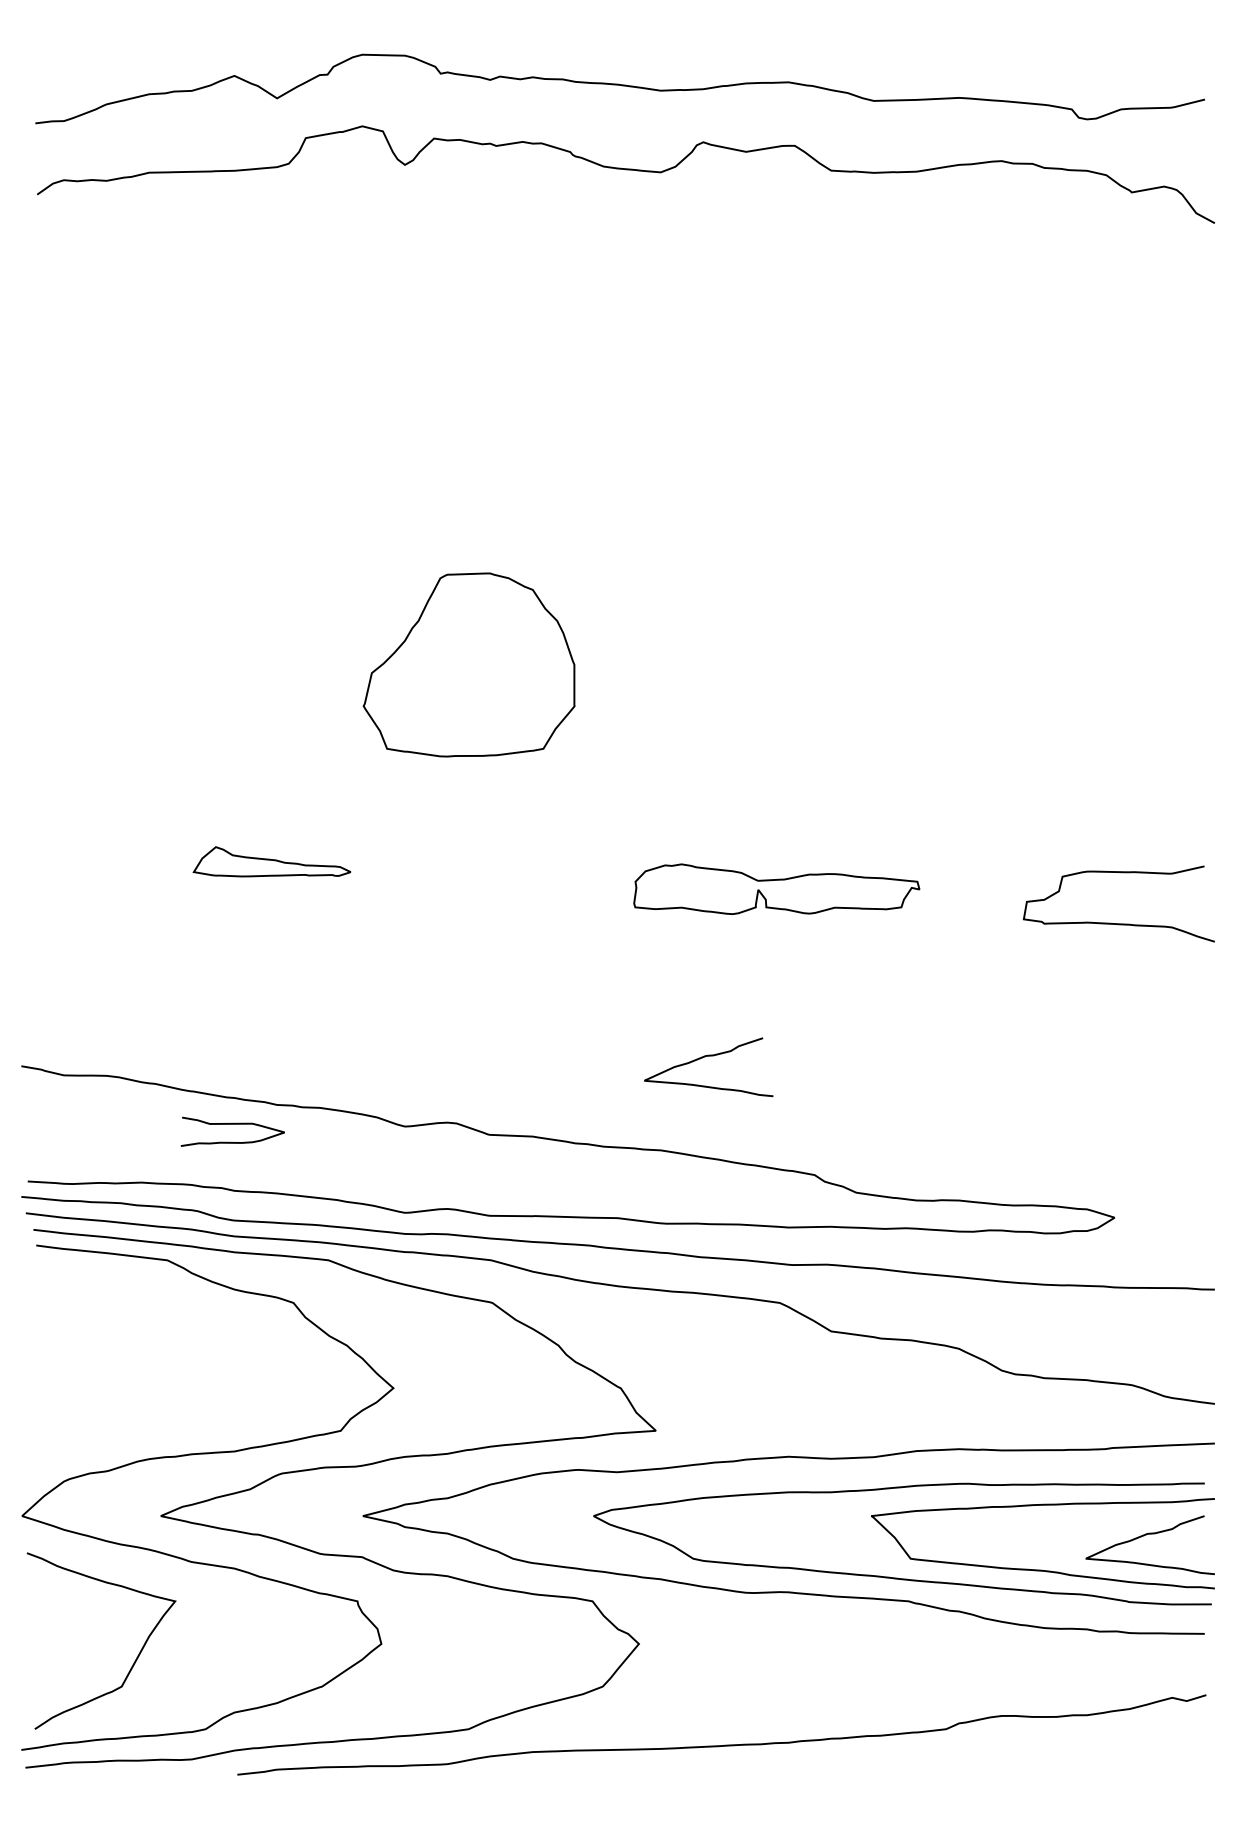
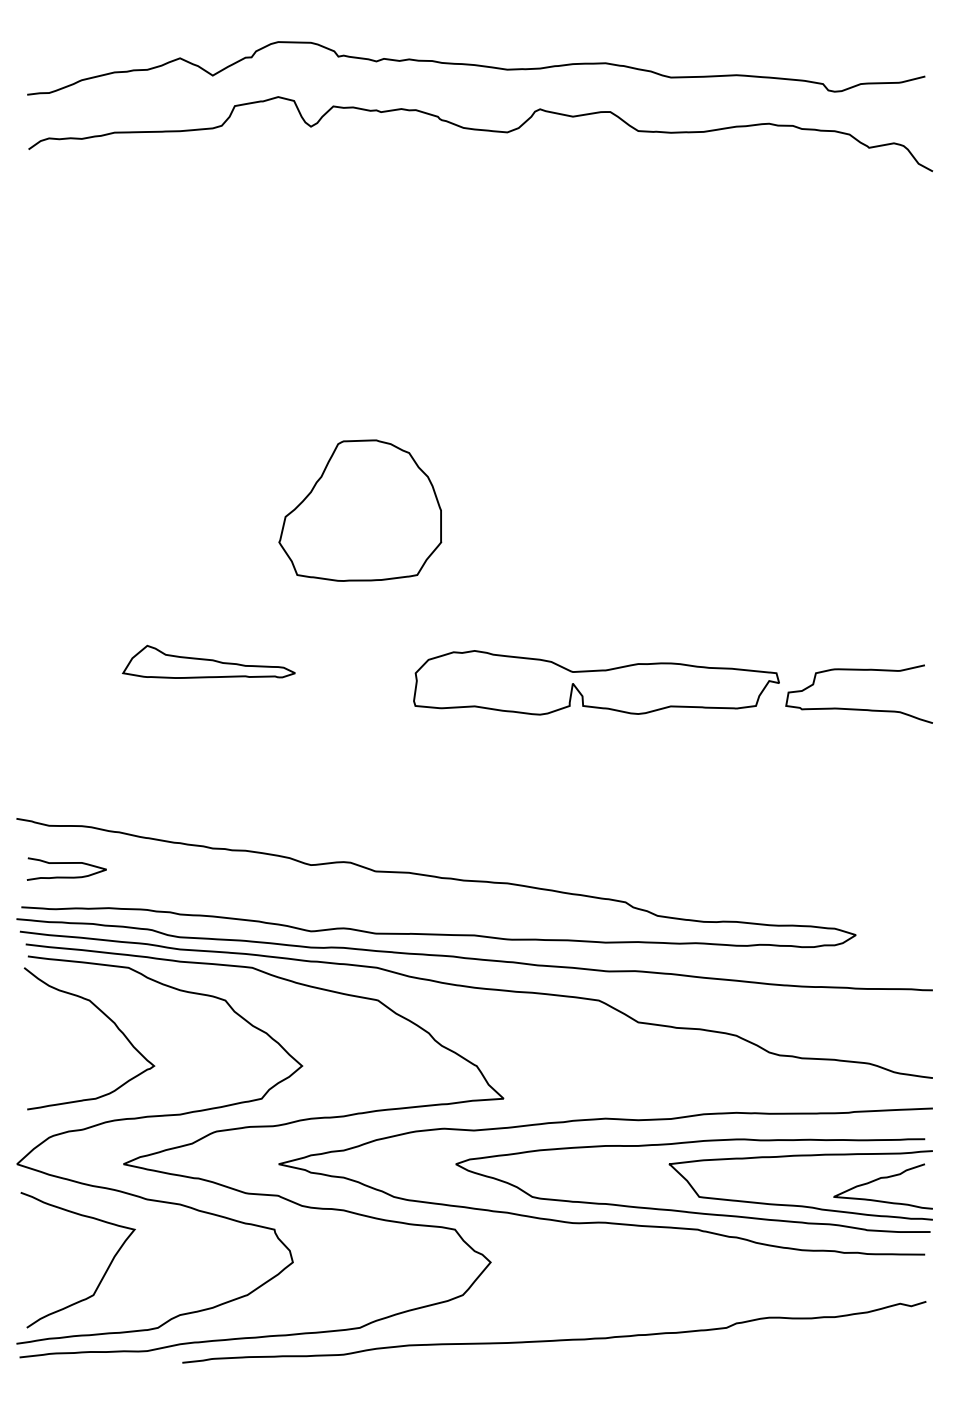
part: (271, 861) -> (208, 661), size x1.43
part: (776, 888) -> (596, 682), size x1.67
curve: (705, 1058) -> (541, 812), removed
curve: (232, 1124) -> (66, 863), moved
curve: (138, 1325) -> (106, 1017), added

